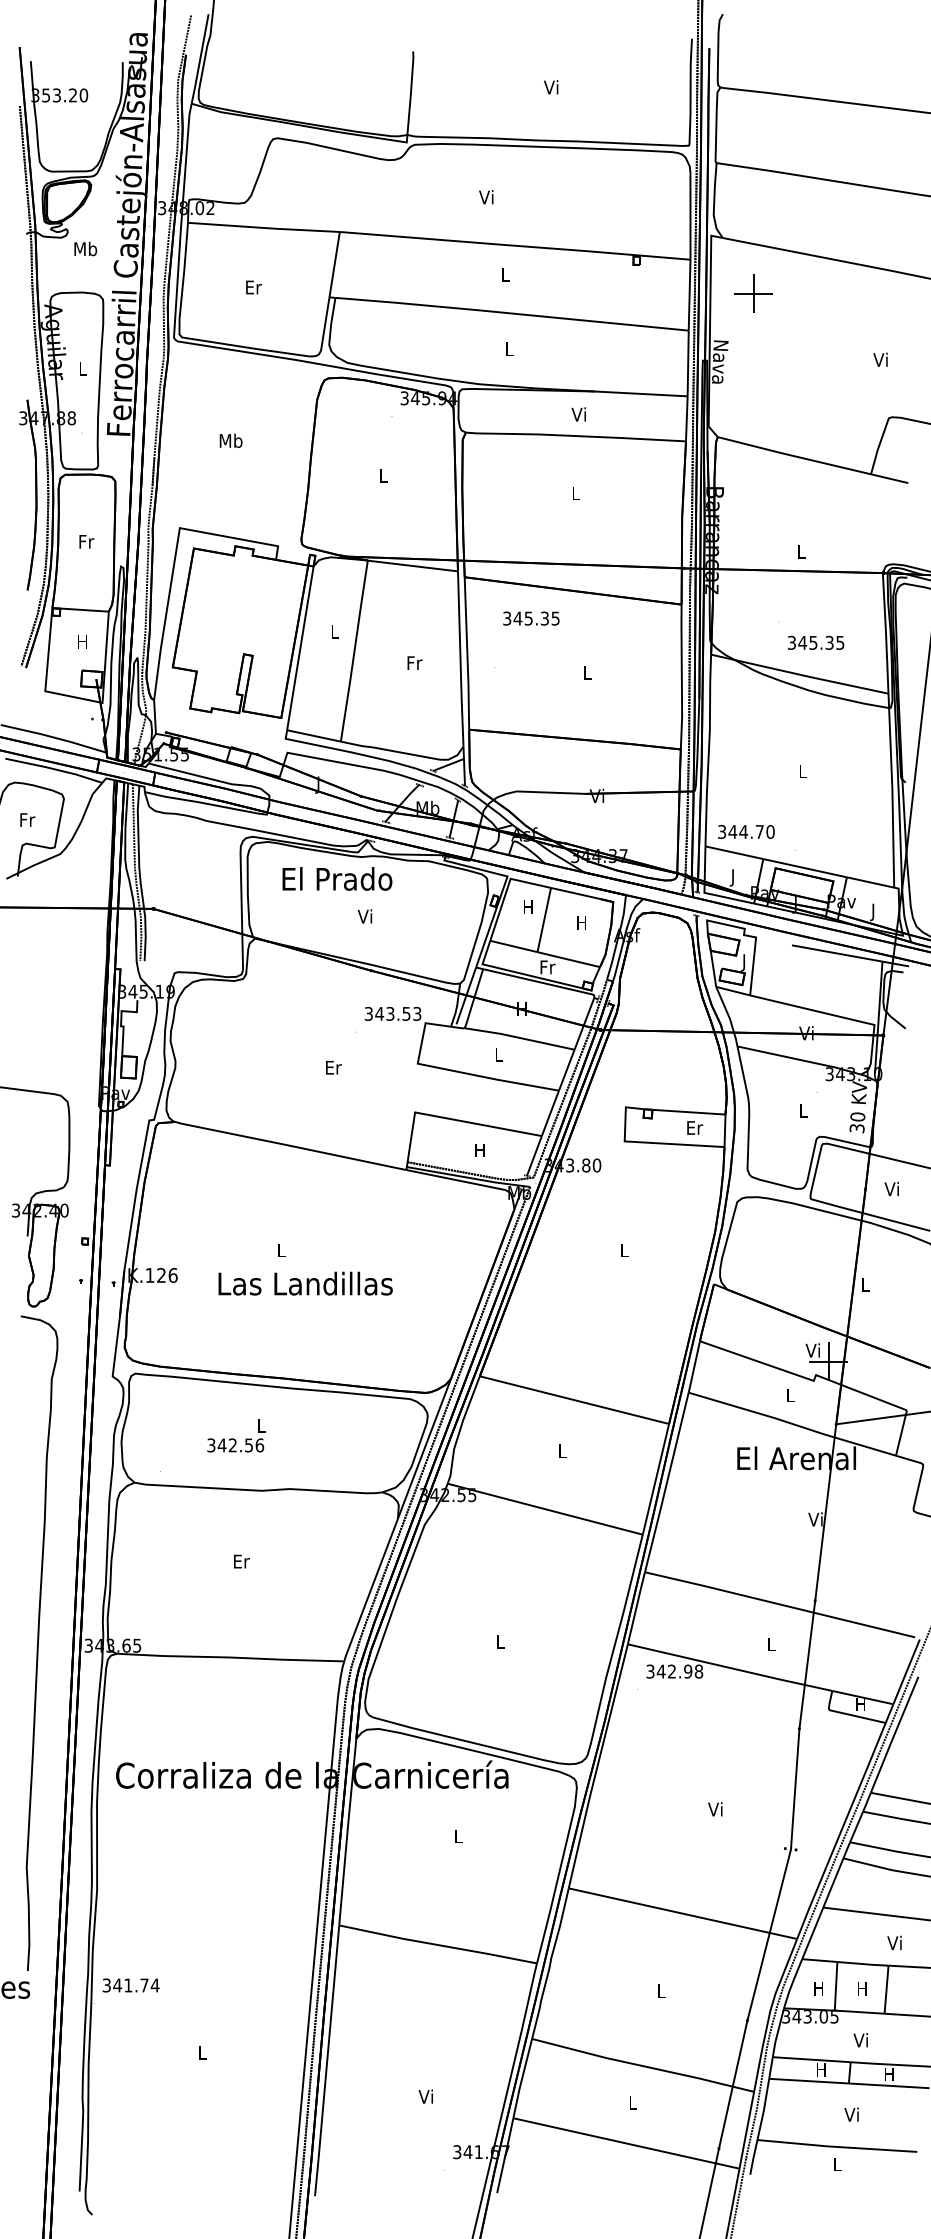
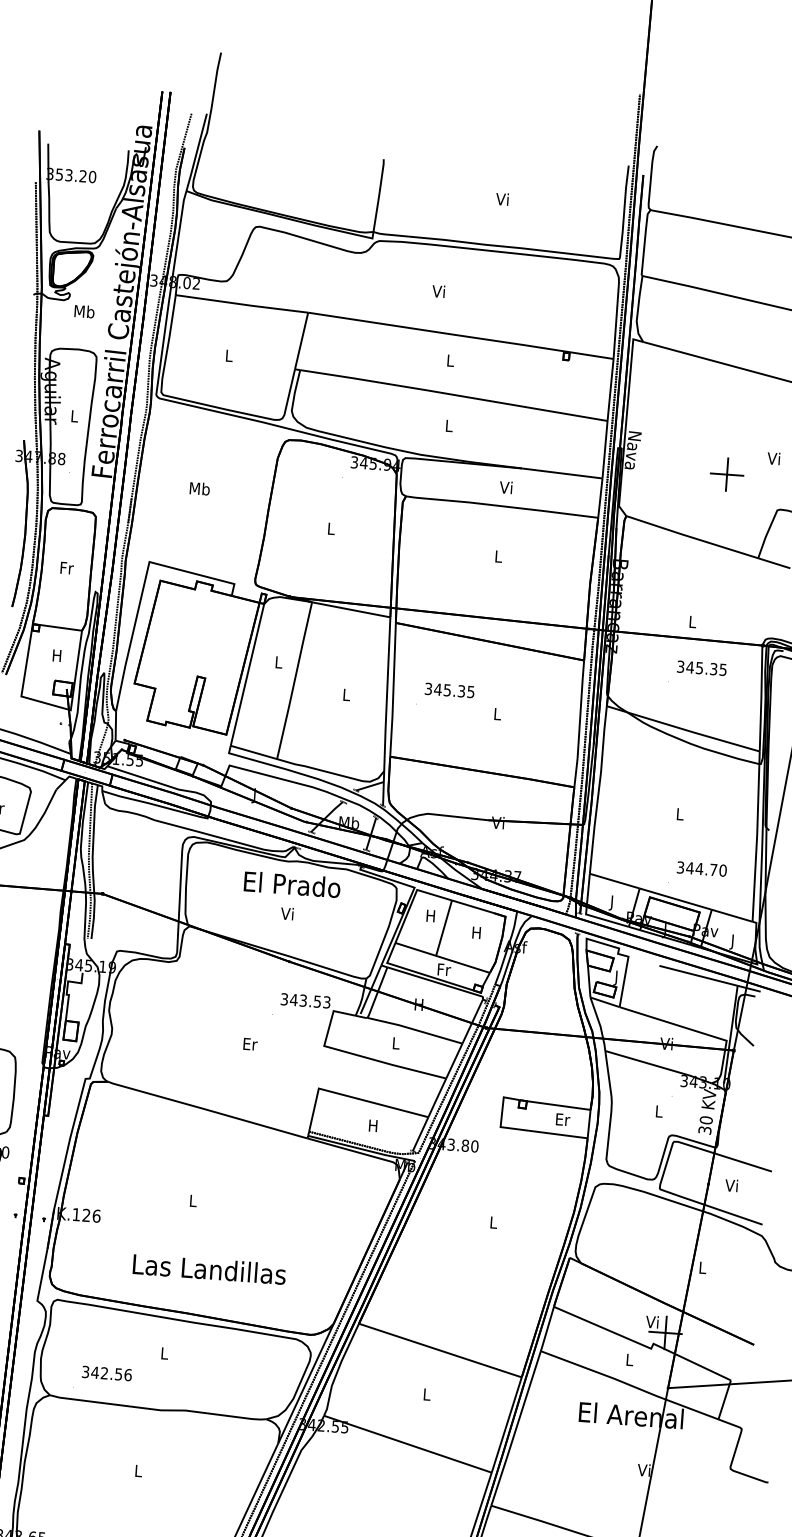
text: (254, 287) -> (229, 355), Er -> L
part: (753, 293) -> (726, 474), moved
text: (531, 618) -> (449, 690), moved
text: (815, 642) -> (701, 667), moved
text: (414, 662) -> (346, 694), Fr -> L
text: (746, 831) -> (702, 868), moved
text: (337, 878) -> (292, 884), moved
text: (305, 1283) -> (209, 1269), moved
text: (235, 1445) -> (106, 1373), moved
text: (241, 1561) -> (138, 1470), Er -> L

